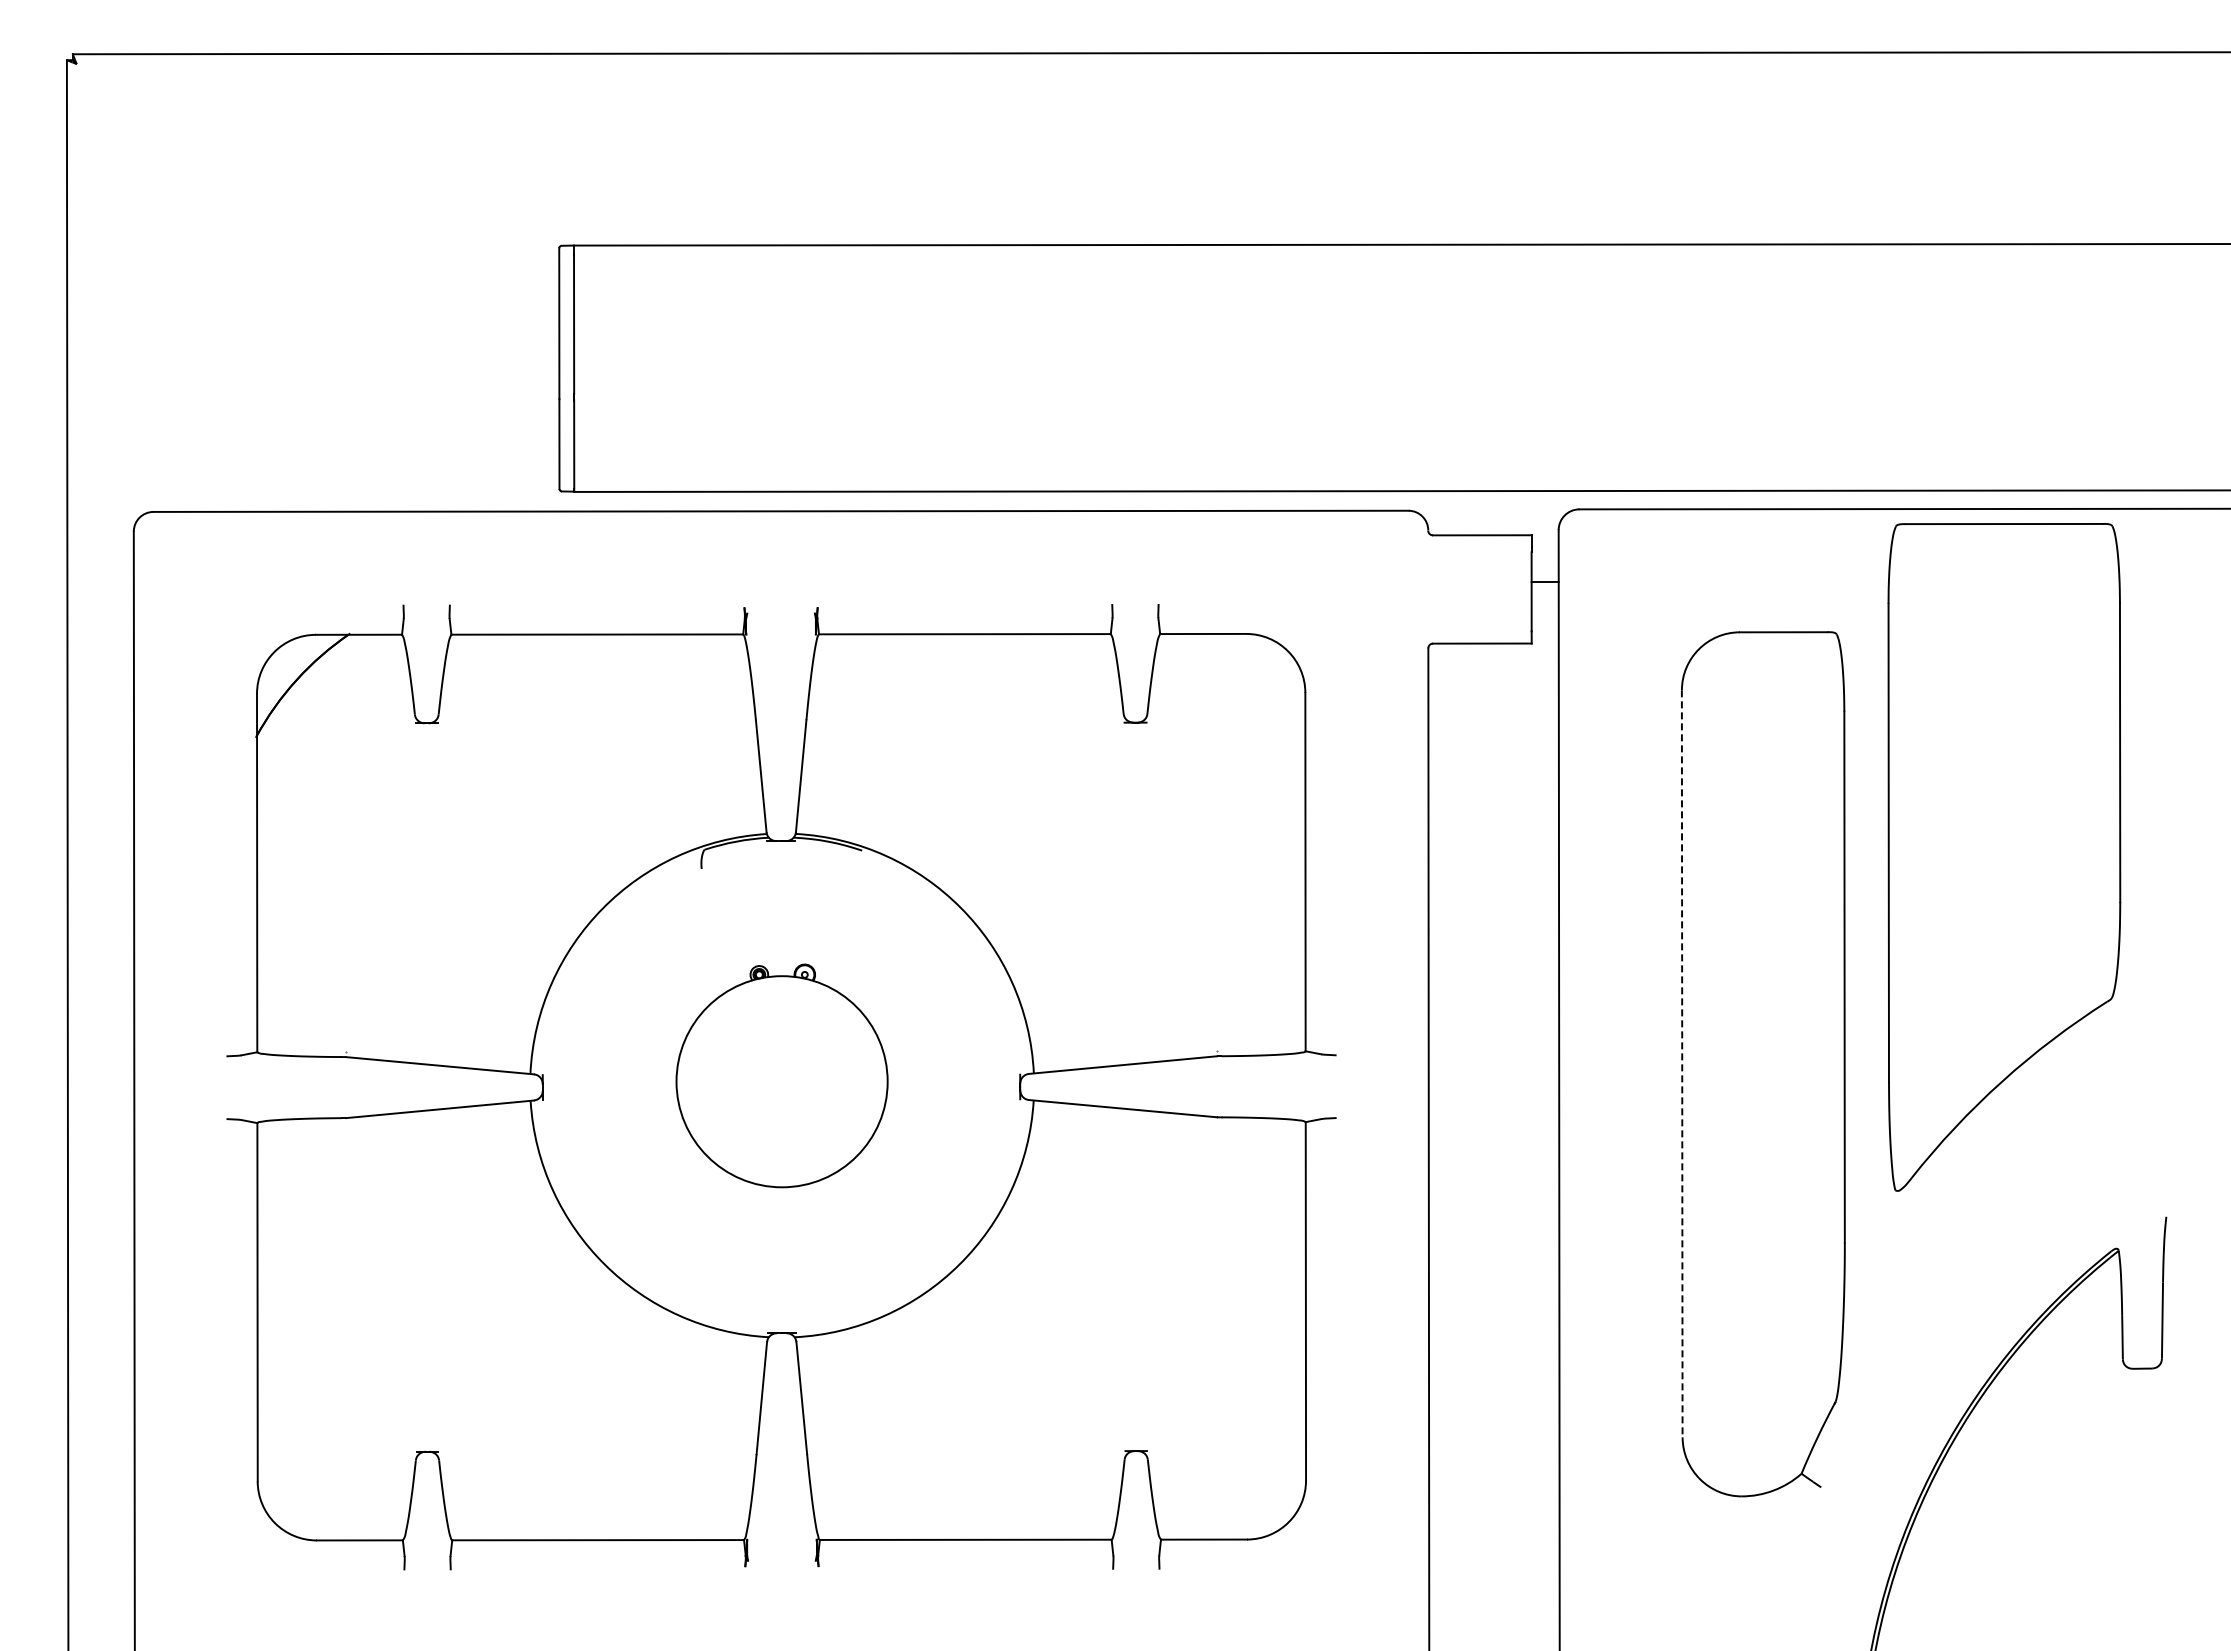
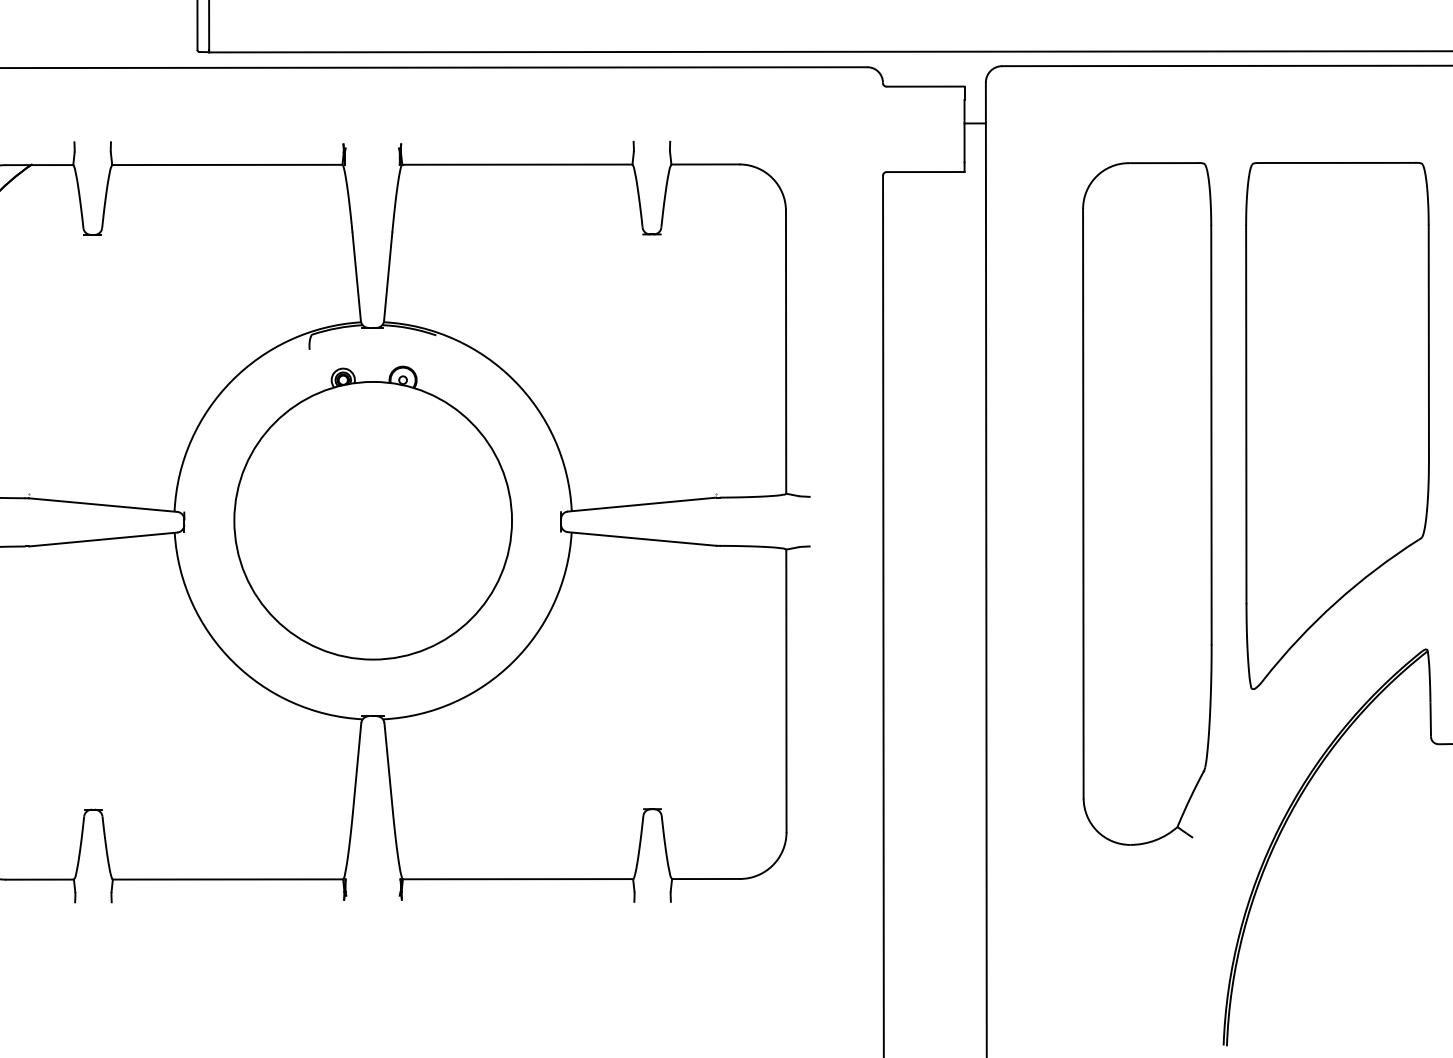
part: (2004, 857) -> (1337, 426), moved
line: (1682, 1064) -> (1083, 504), dashed -> solid
part: (781, 1075) -> (372, 512), size x1.67

